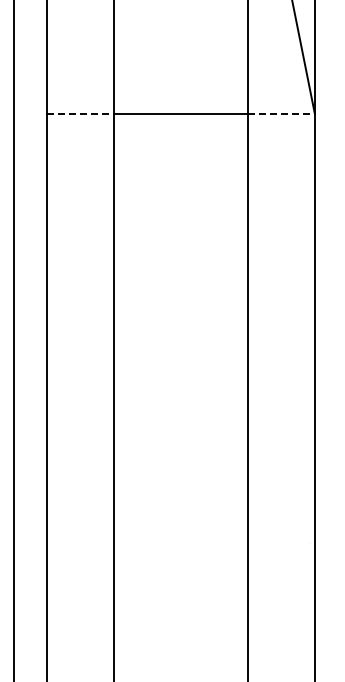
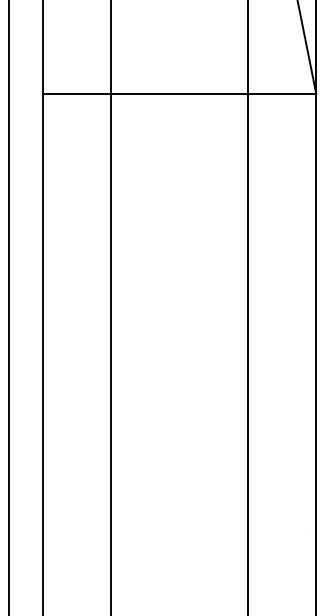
line: (81, 113) -> (77, 93), dashed -> solid
line: (281, 113) -> (282, 93), dashed -> solid

